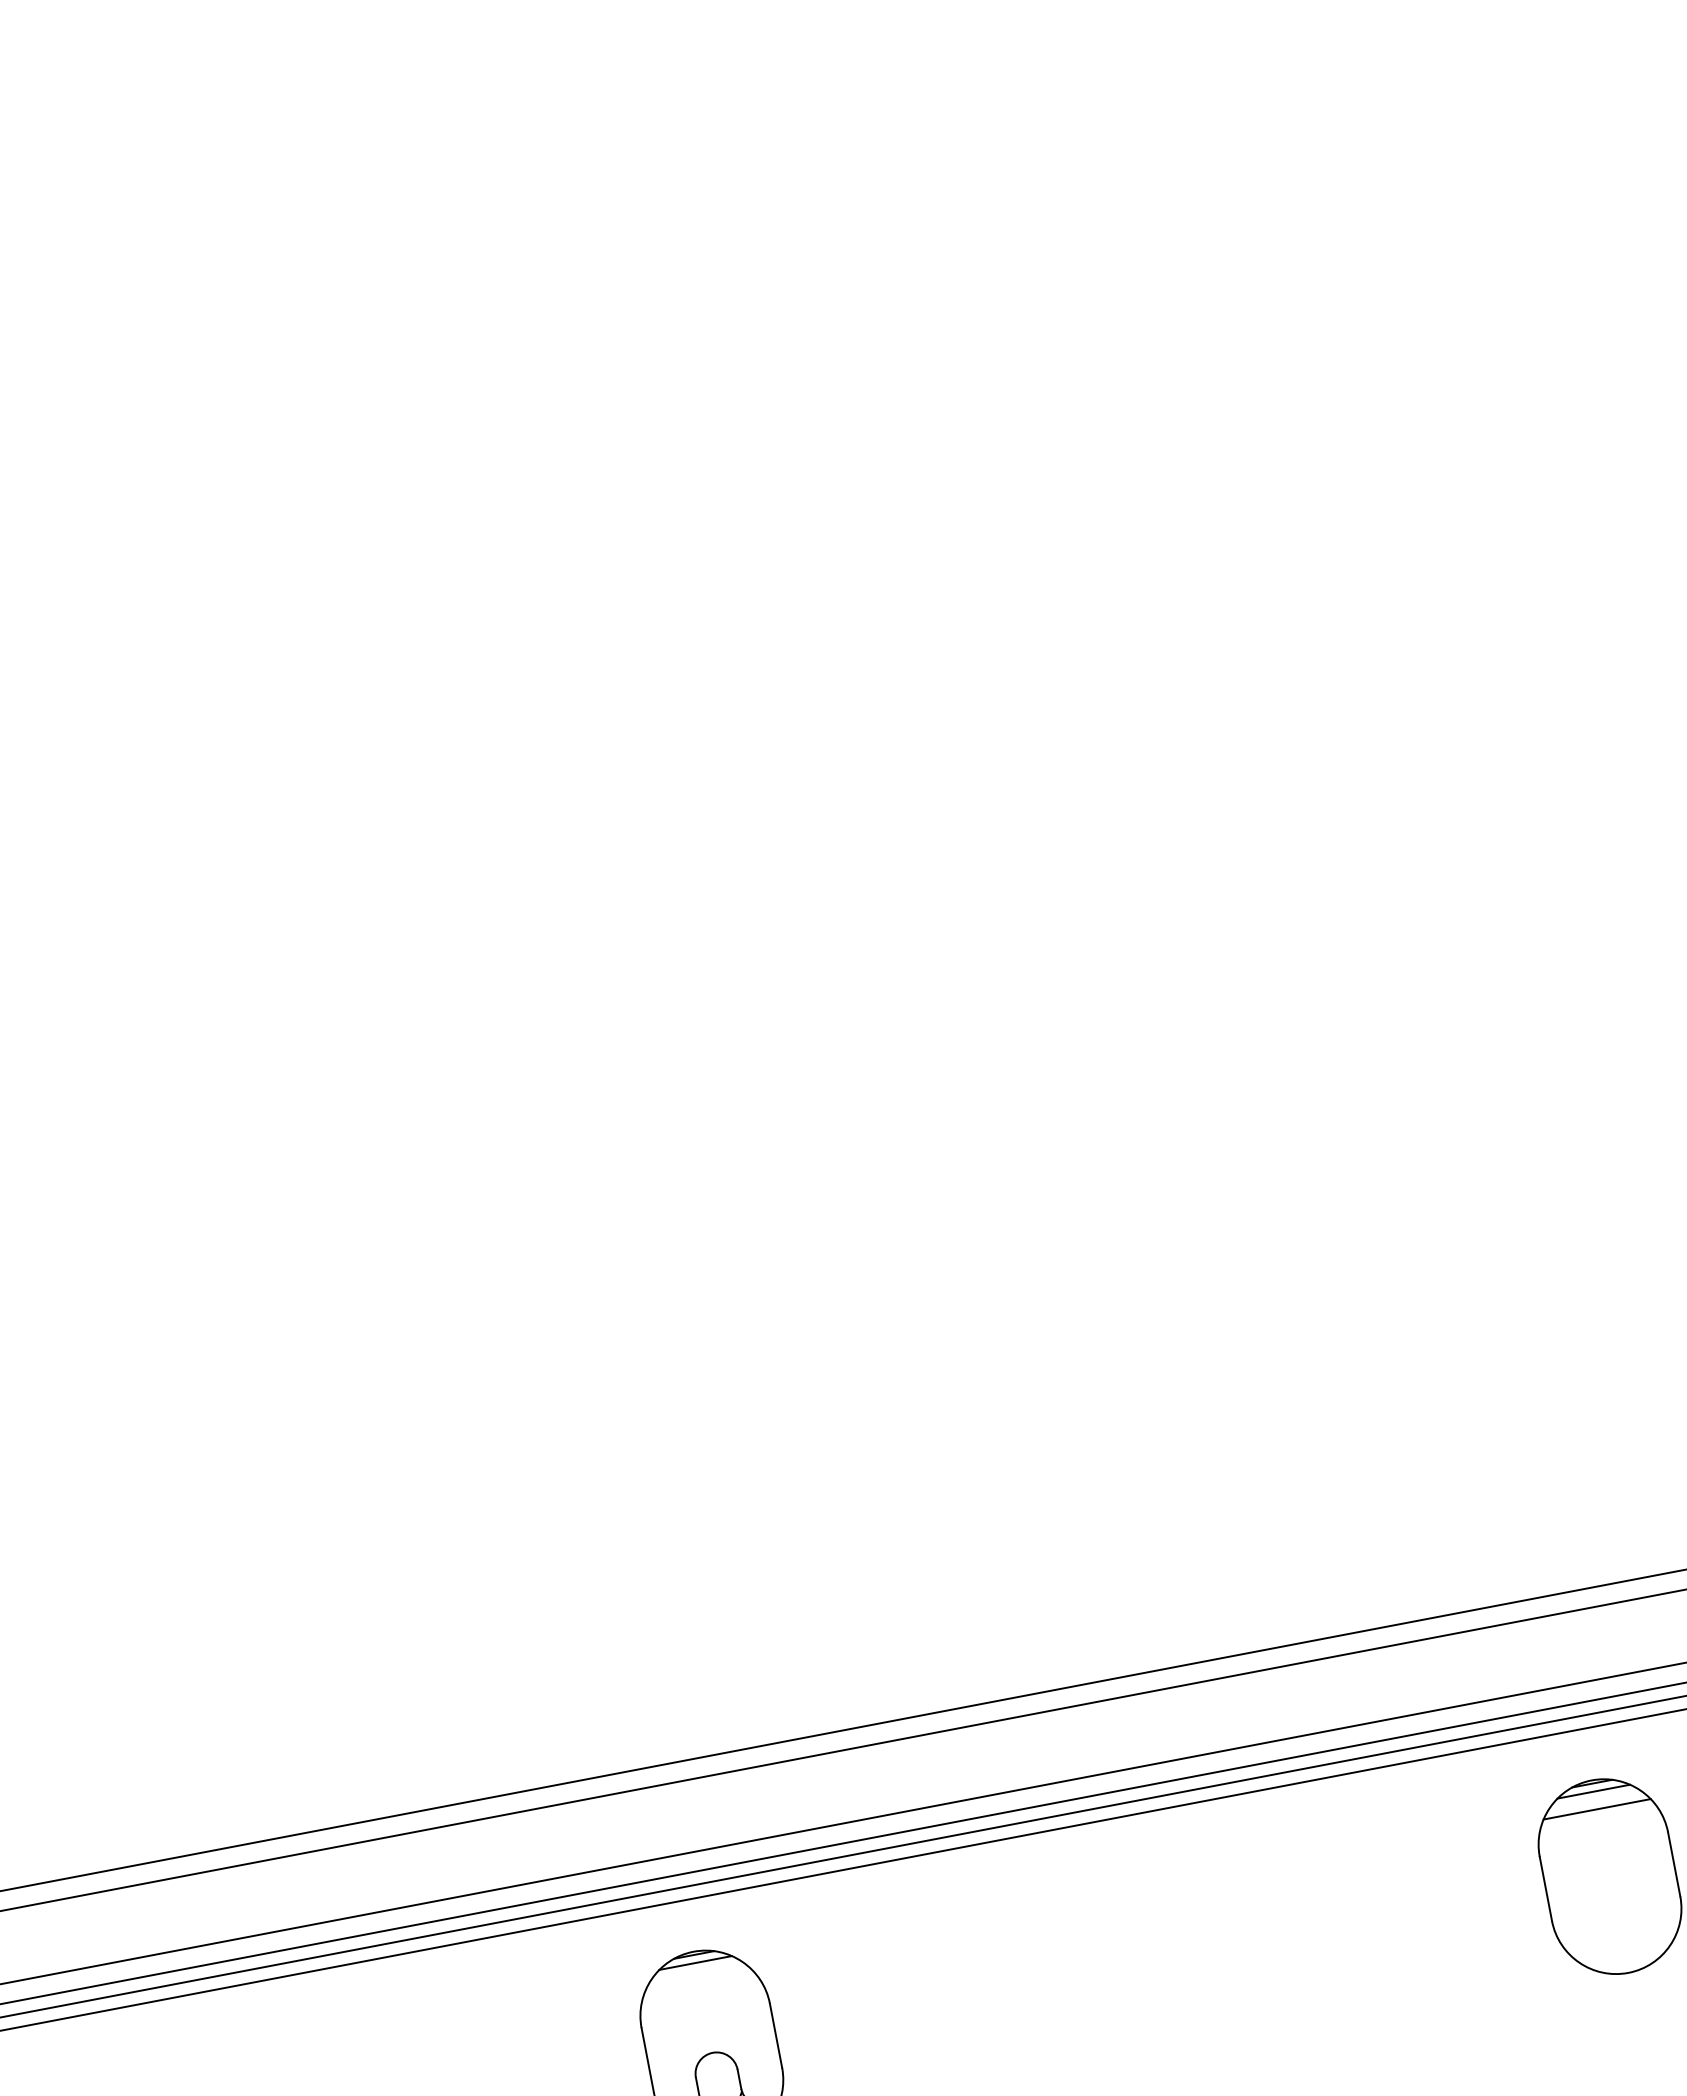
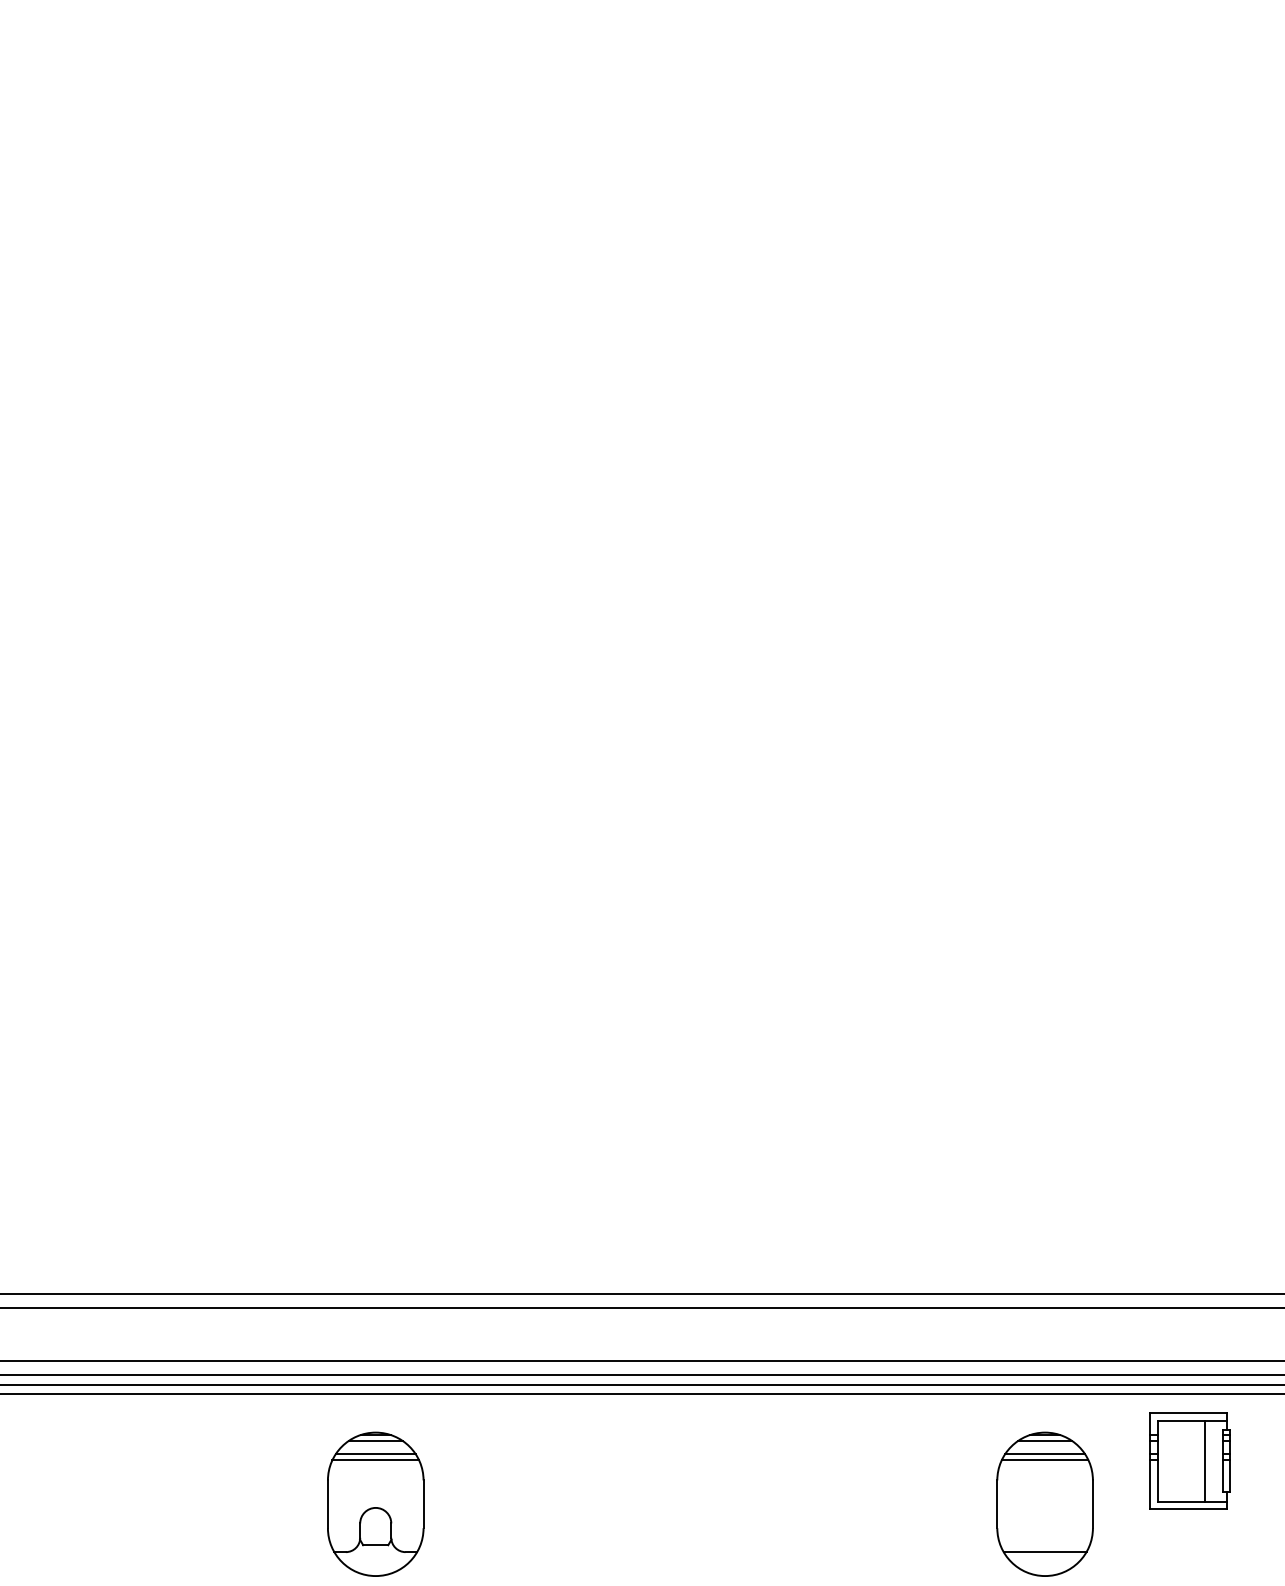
line: (1597, 1818) -> (1044, 1460), added
line: (1621, 1941) -> (1044, 1552), added
line: (698, 1981) -> (375, 1454), added
line: (700, 1989) -> (375, 1460), added

